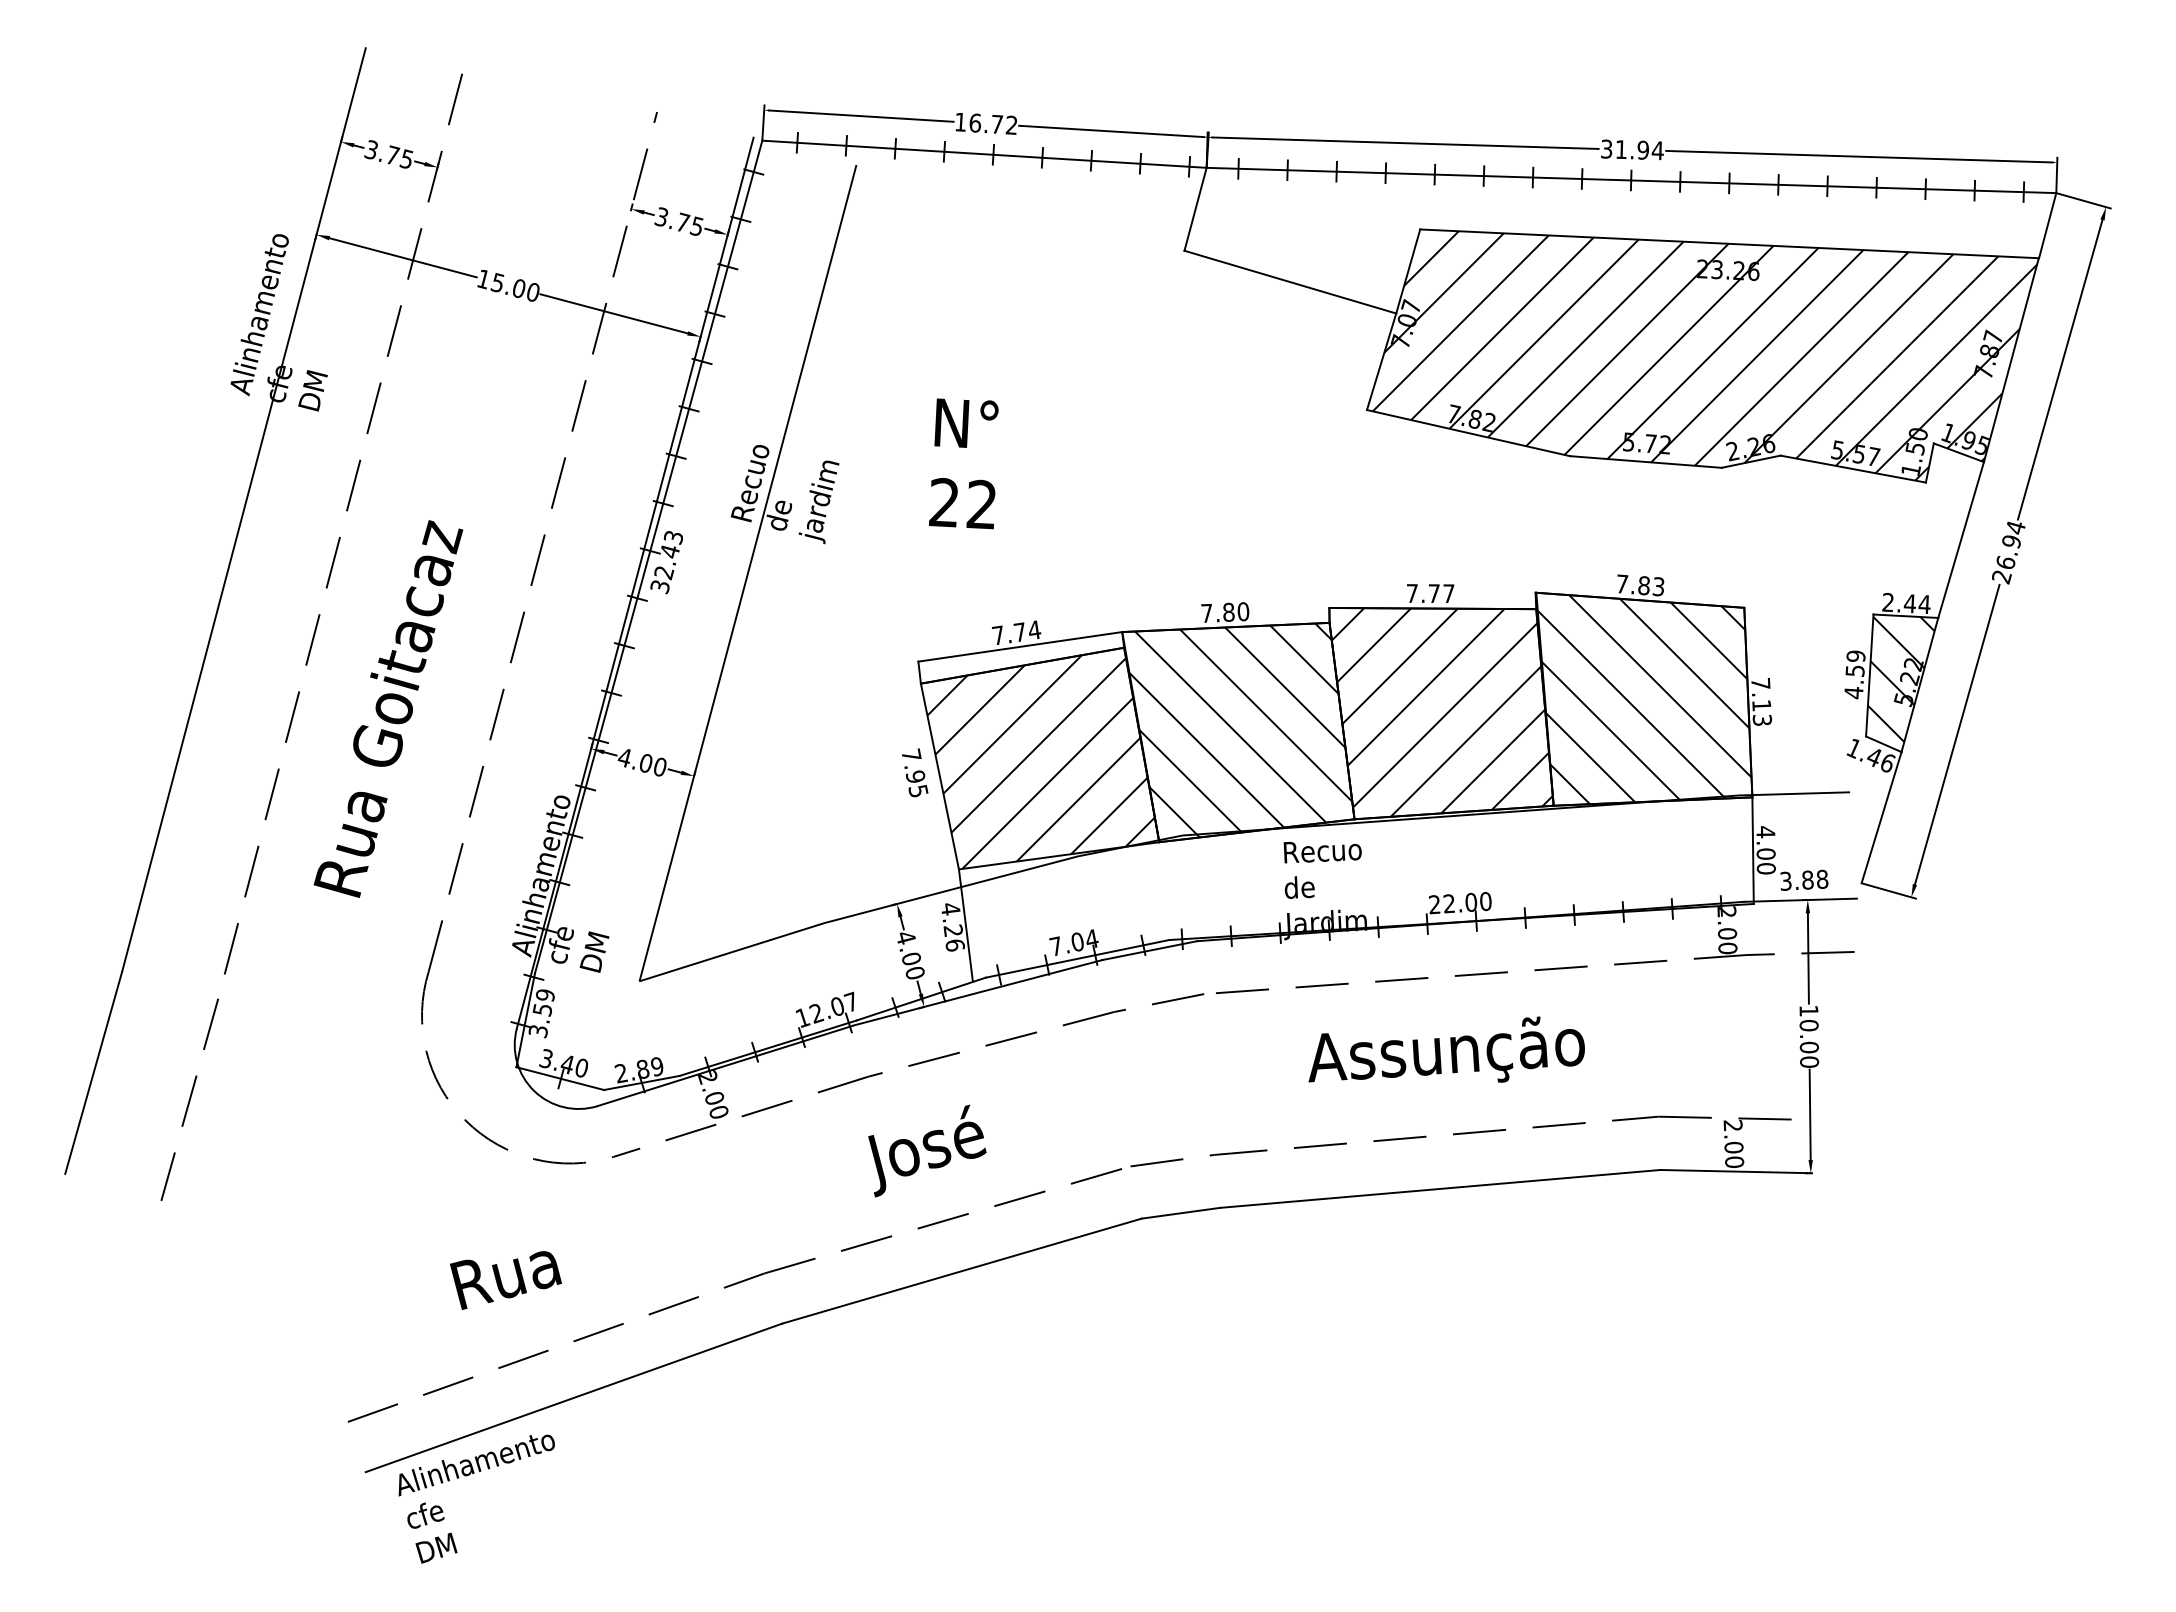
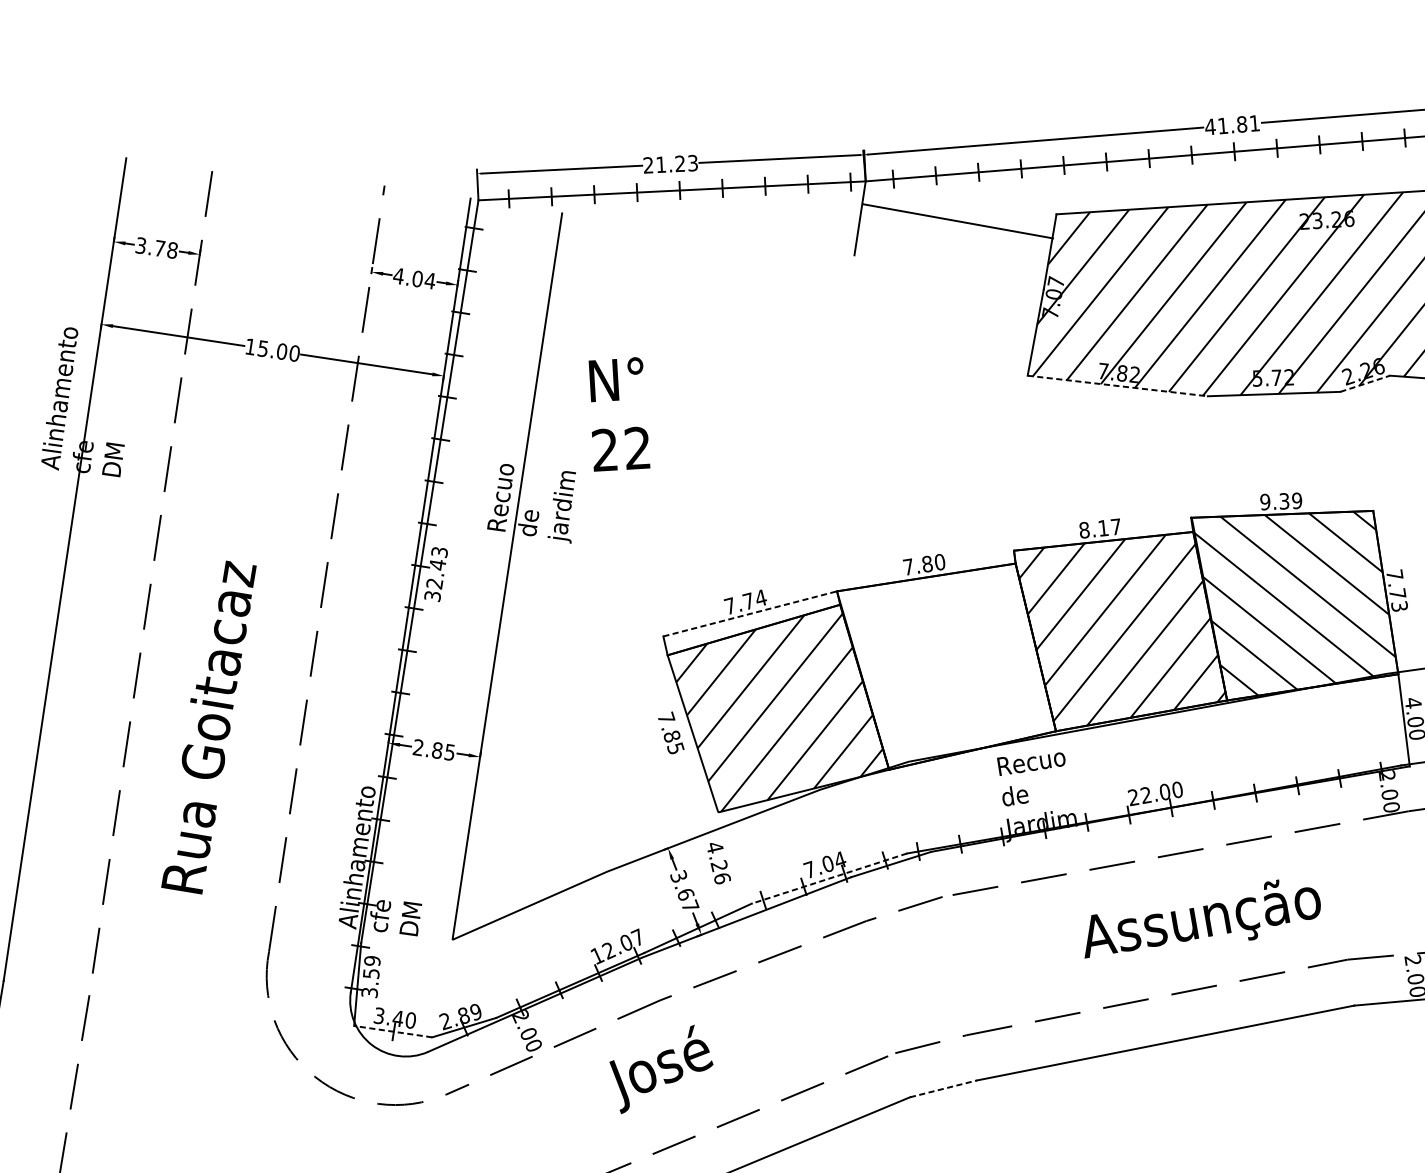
text: (985, 123) -> (670, 164), 16.72 -> 21.23
text: (1631, 149) -> (1231, 124), 31.94 -> 41.81
text: (406, 158) -> (172, 249), 3.75 -> 3.78
text: (678, 221) -> (413, 278), 3.75 -> 4.04
line: (1290, 281) -> (958, 220), moved
line: (1468, 433) -> (1117, 386), solid -> dashed
line: (1751, 461) -> (1365, 383), solid -> dashed
text: (963, 463) -> (617, 414), moved
text: (1640, 585) -> (1281, 501), 7.83 -> 9.39
text: (1422, 593) -> (1093, 529), 7.77 -> 8.17
line: (1020, 646) -> (750, 613), solid -> dashed
text: (1761, 705) -> (1397, 593), 7.13 -> 7.73
hatch: (1240, 730) -> (948, 665), removed
text: (641, 762) -> (433, 750), 4.00 -> 2.85
text: (915, 776) -> (671, 736), 7.95 -> 7.85
line: (965, 925) -> (729, 860), removed
text: (910, 954) -> (684, 890), 4.00 -> 3.67
line: (1077, 958) -> (829, 878), solid -> dashed
text: (1446, 1049) -> (1200, 916), moved
line: (559, 1078) -> (392, 1031), solid -> dashed
text: (927, 1150) -> (662, 1068), moved
line: (1180, 1213) -> (943, 1089), solid -> dashed

